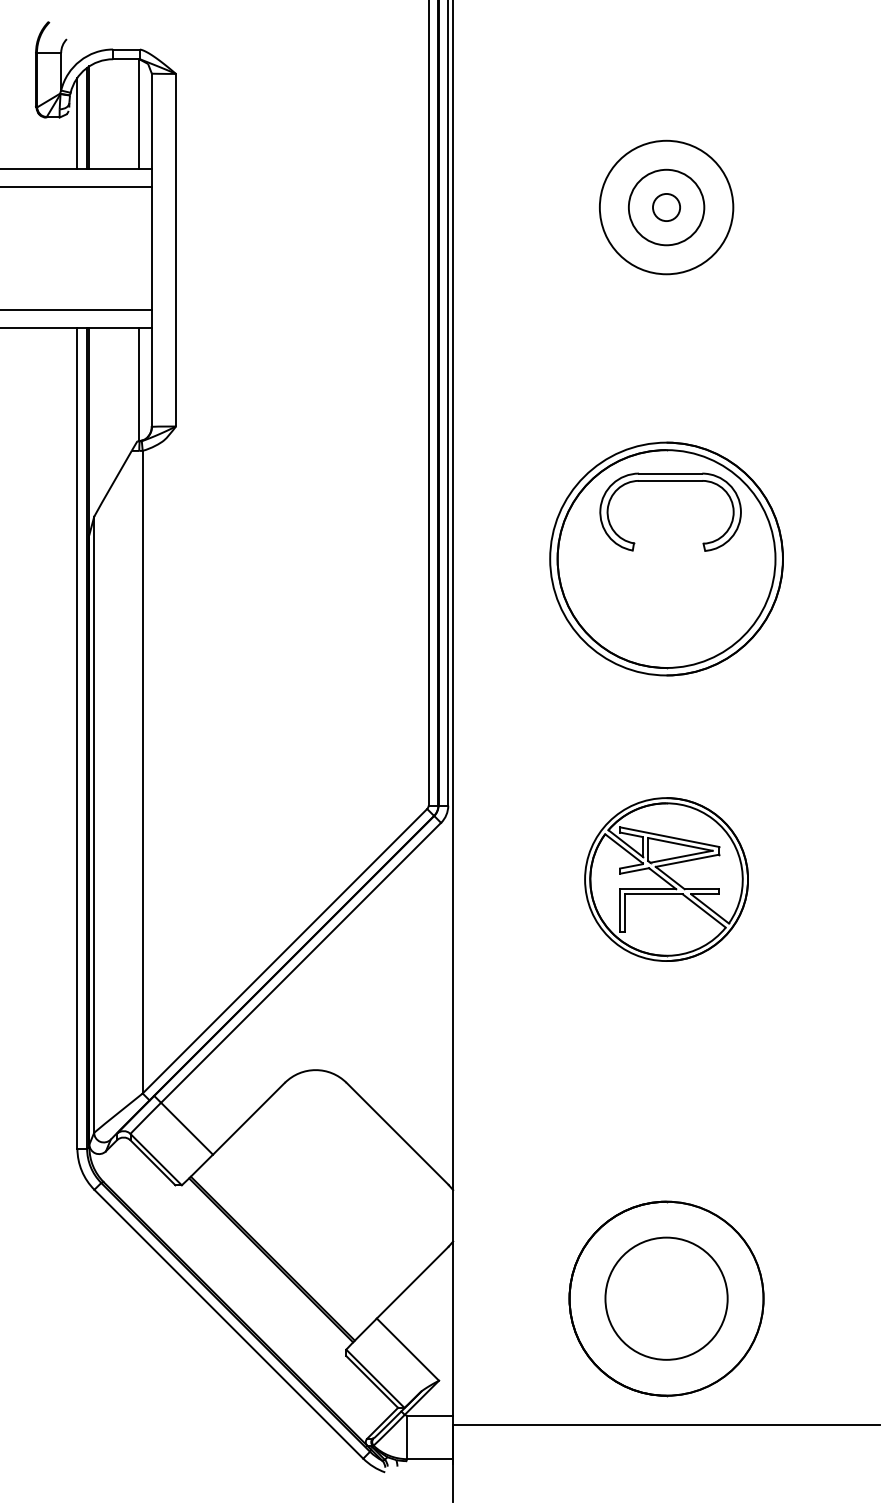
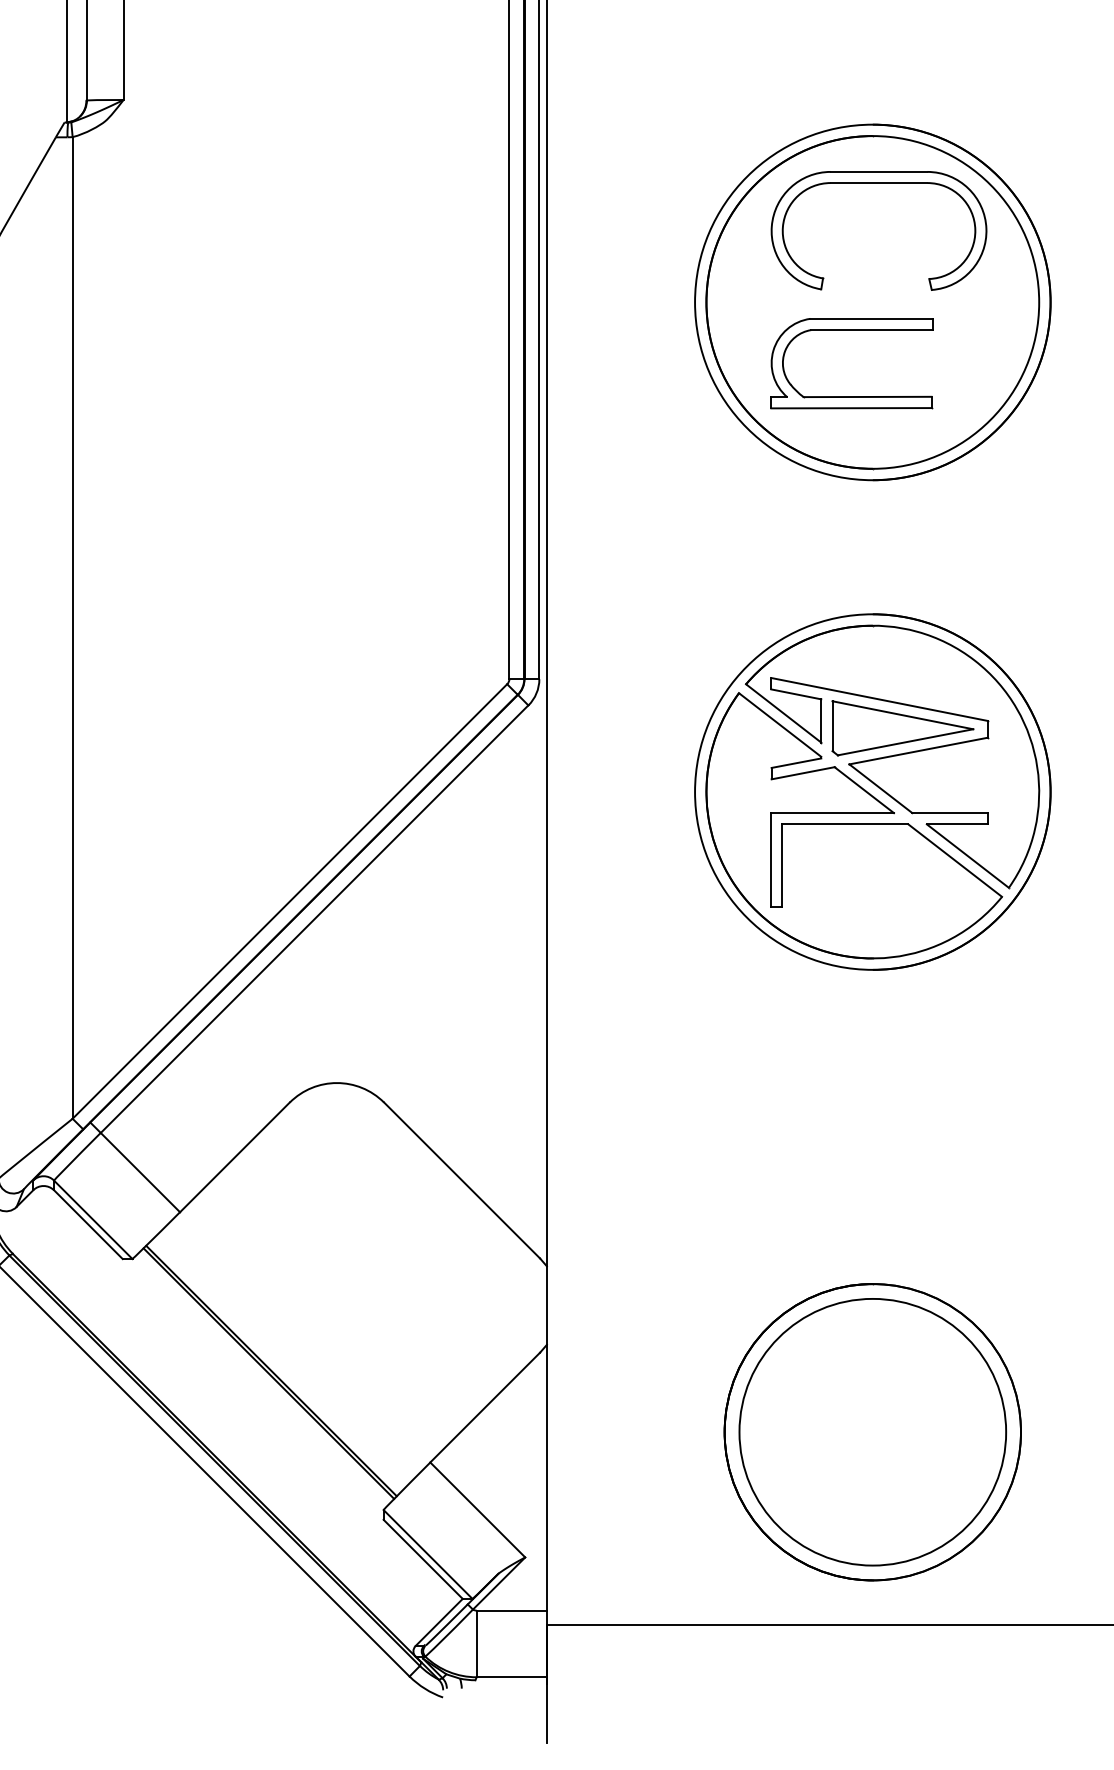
part: (652, 620) -> (851, 396), added
part: (666, 879) -> (872, 791), size x1.43
circle: (666, 1298) -> (872, 1431), size x1.43

